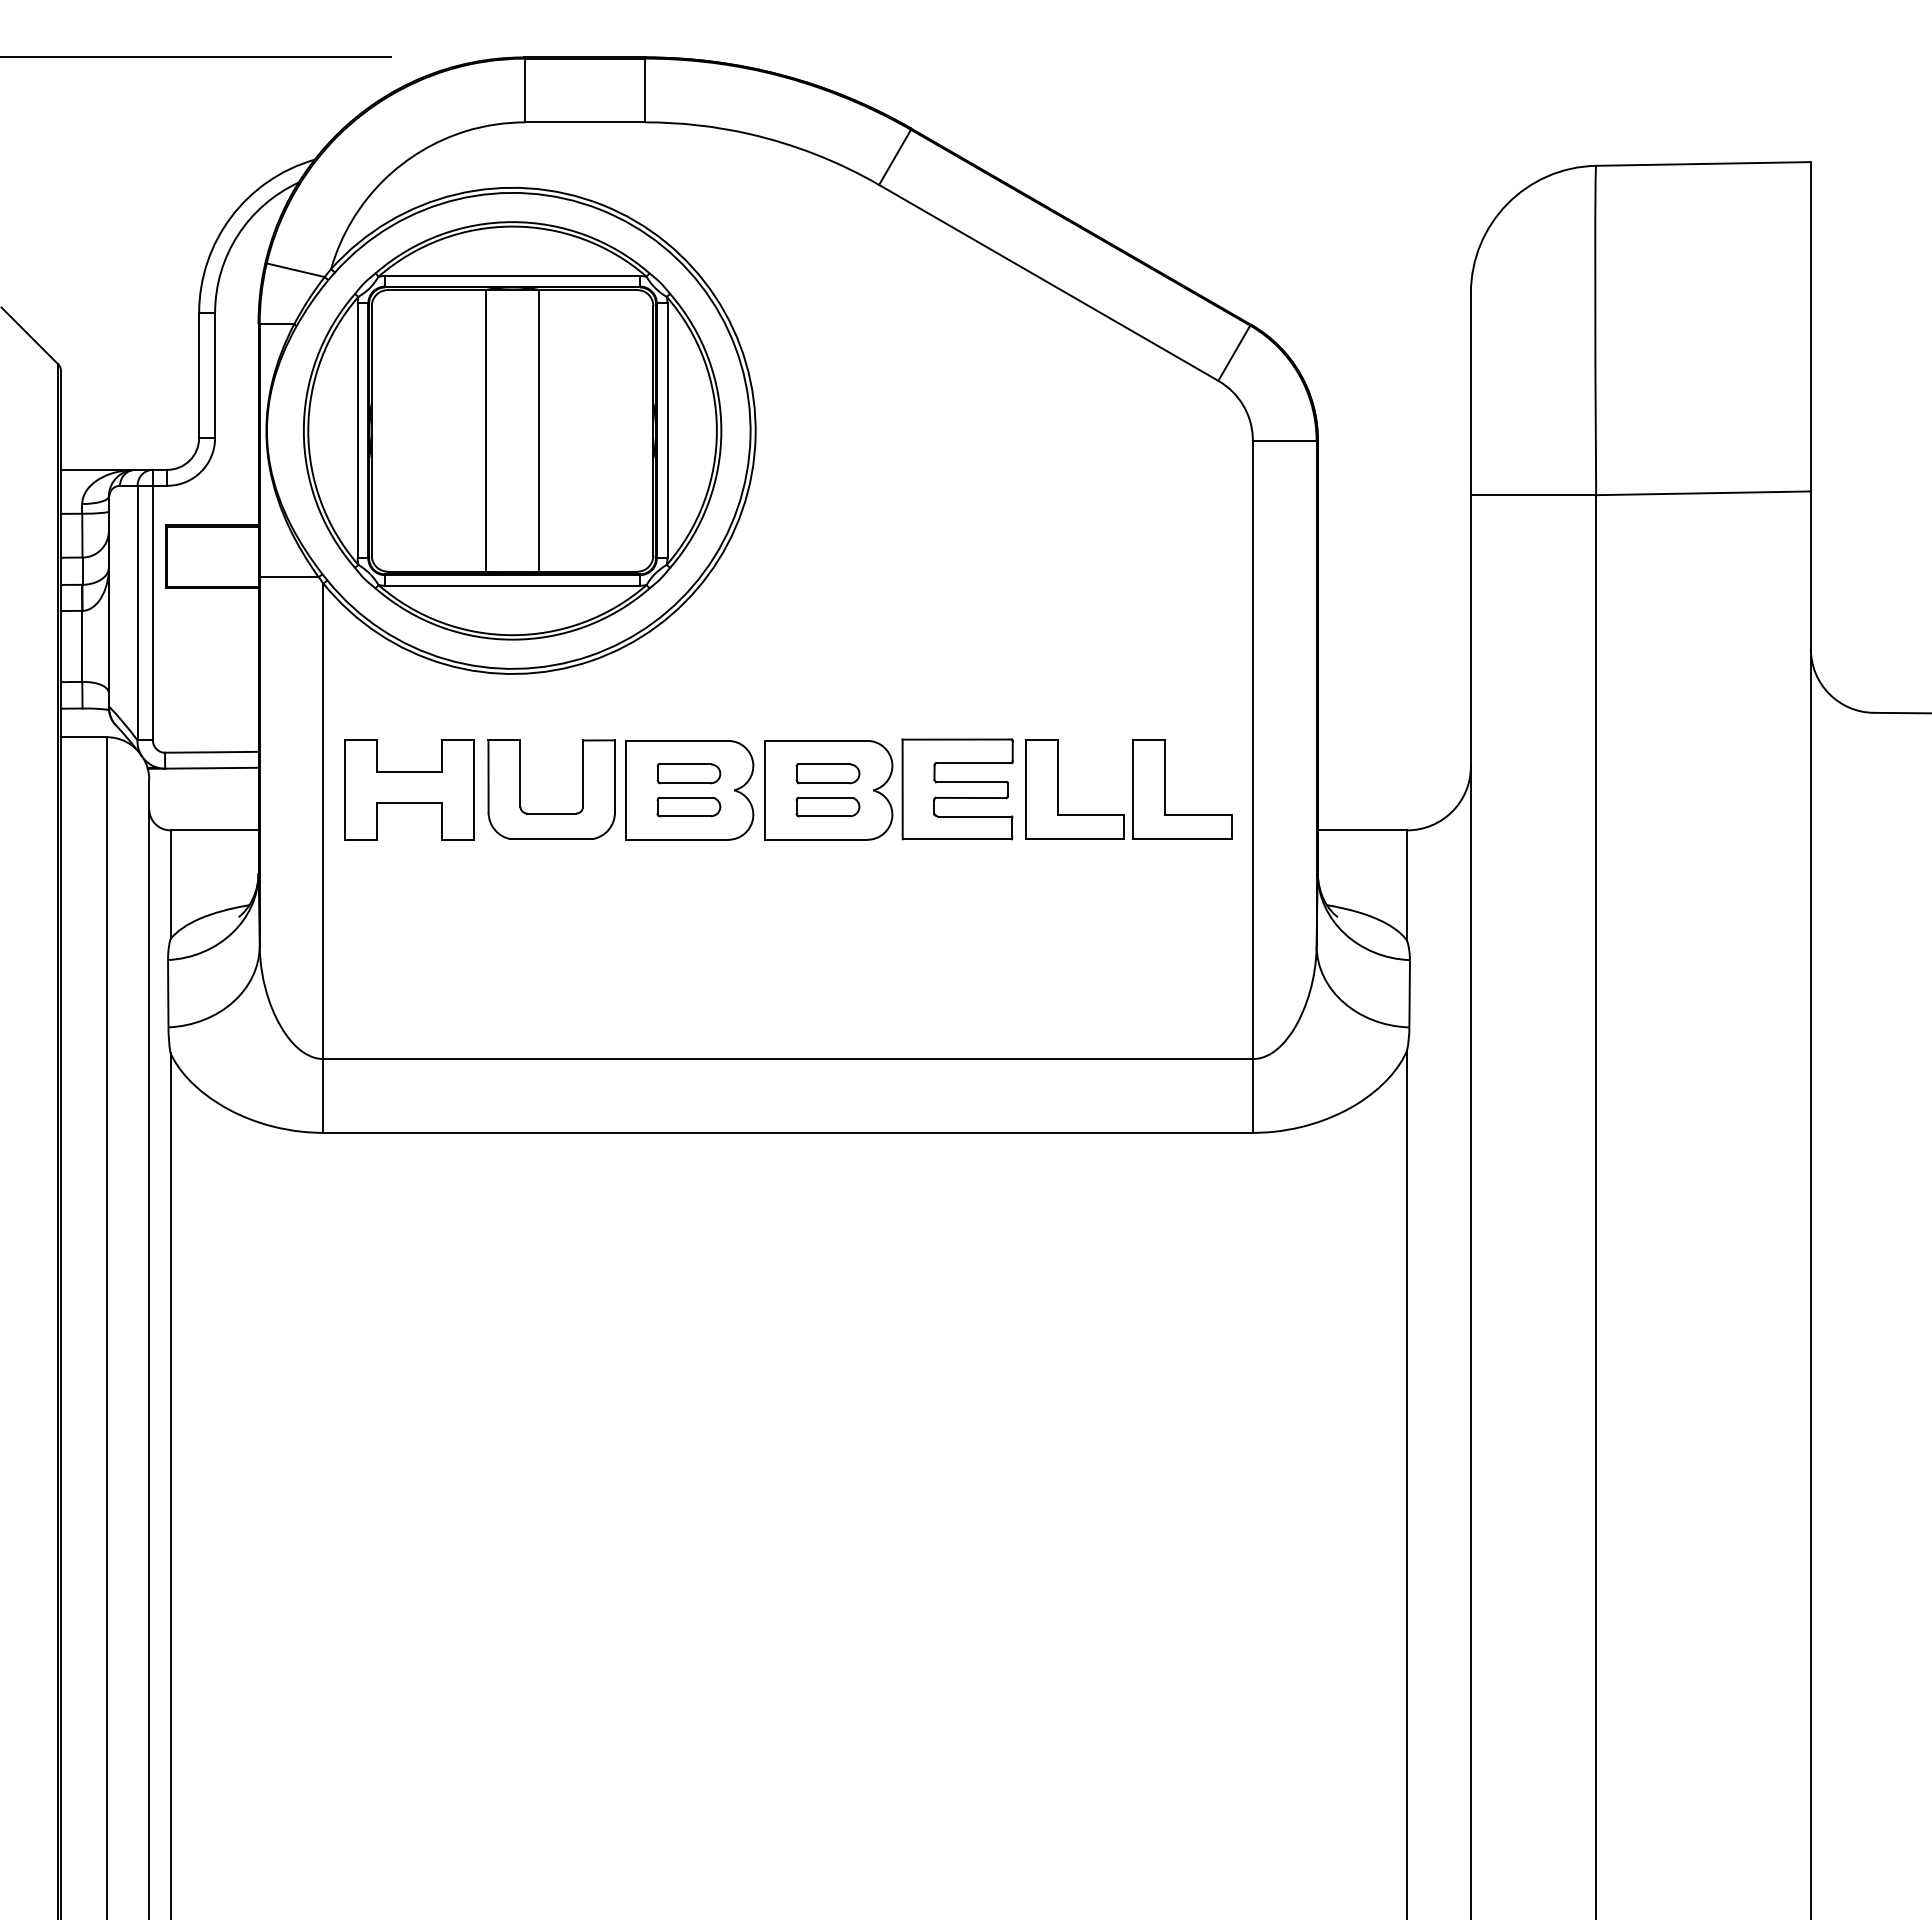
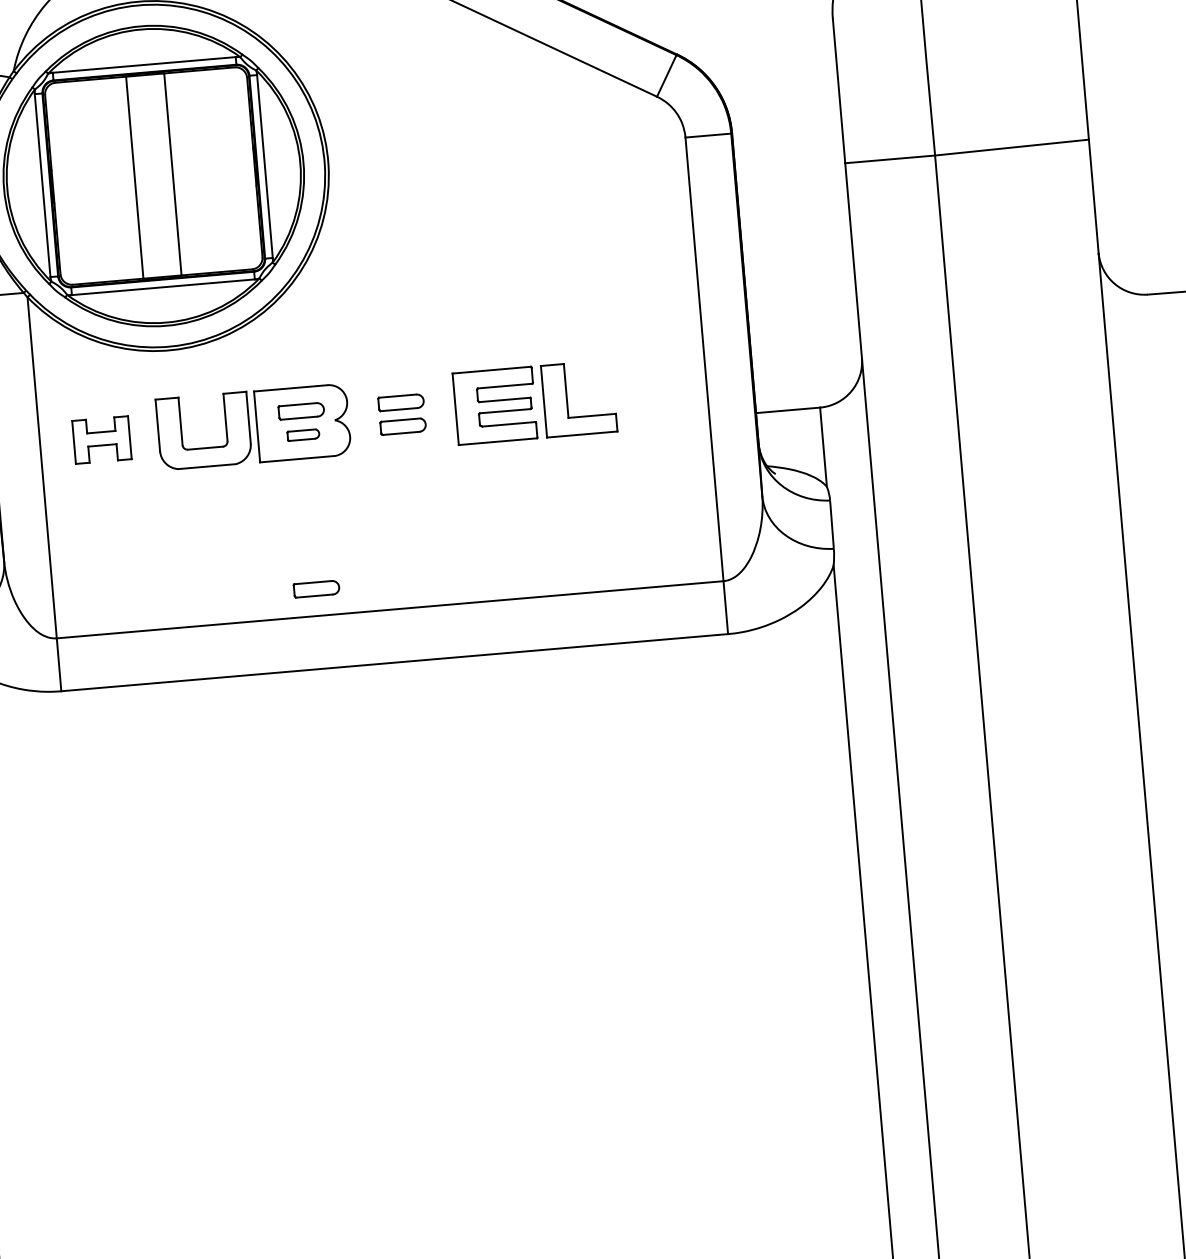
part: (409, 789) -> (101, 439), size x0.6
part: (1165, 789) -> (644, 393), removed
part: (828, 790) -> (402, 414), removed
part: (688, 806) -> (303, 434), size x0.7
part: (688, 1021) -> (316, 588), added

